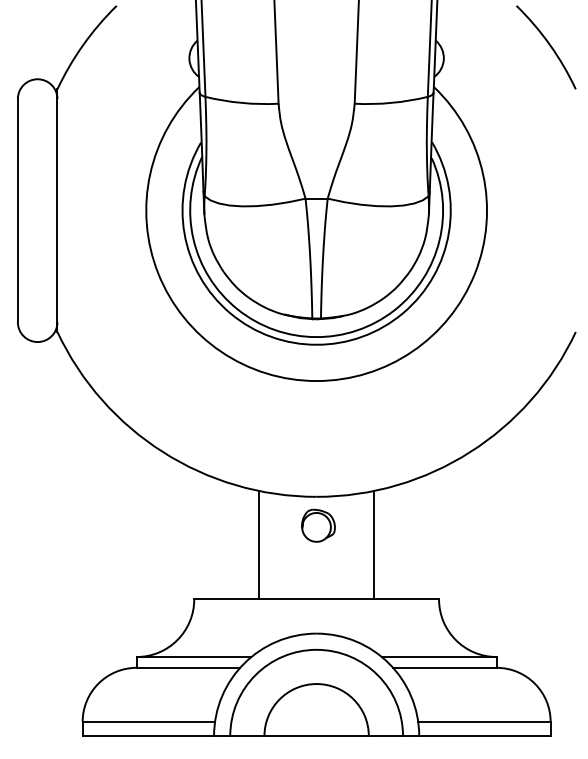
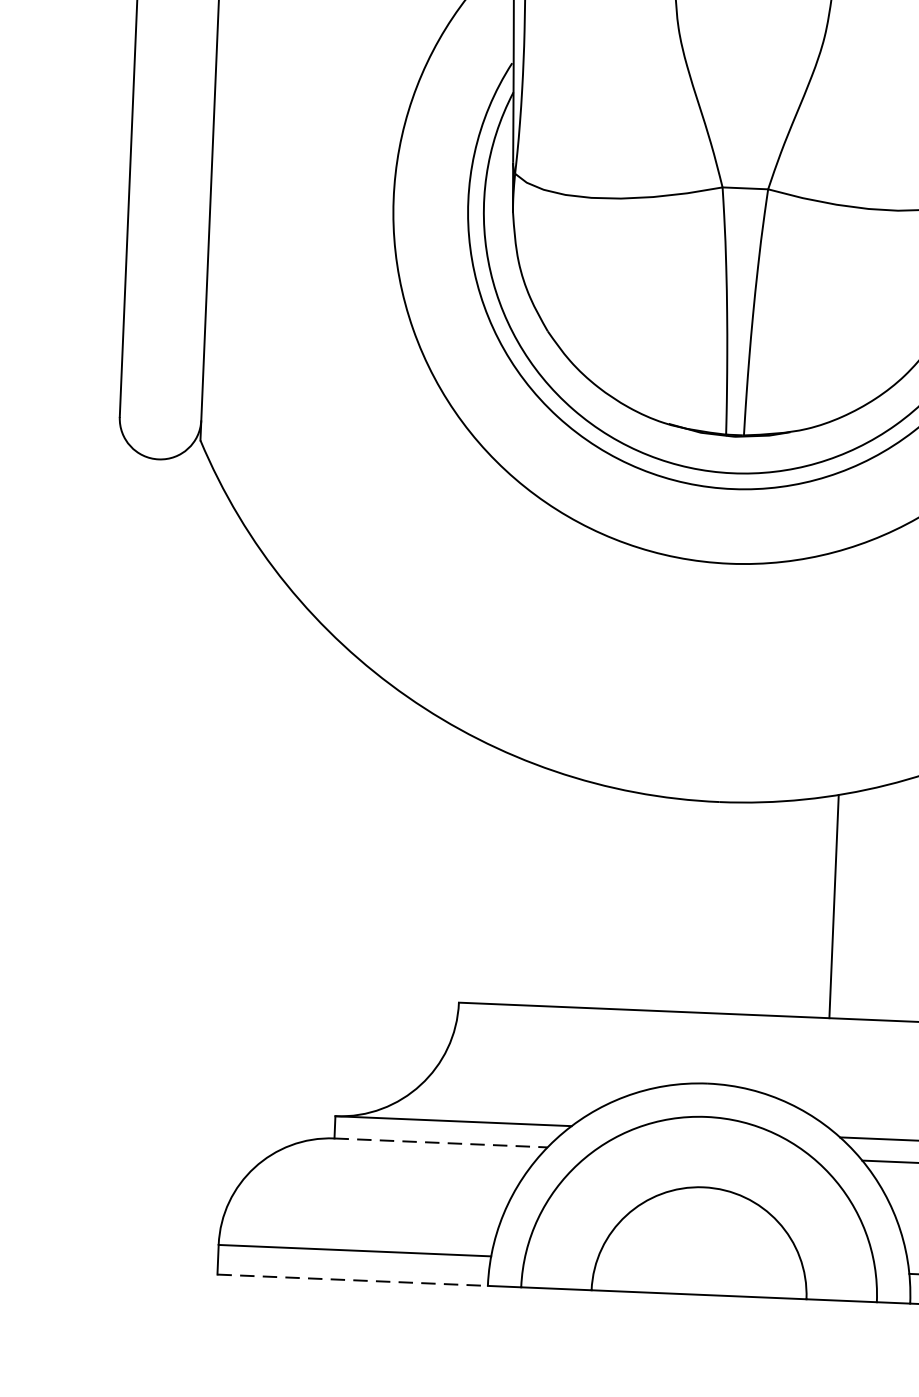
part: (318, 525) -> (721, 861), removed
line: (259, 545) -> (597, 897), removed
line: (188, 667) -> (441, 1142), solid -> dashed
line: (148, 736) -> (352, 1280), solid -> dashed

